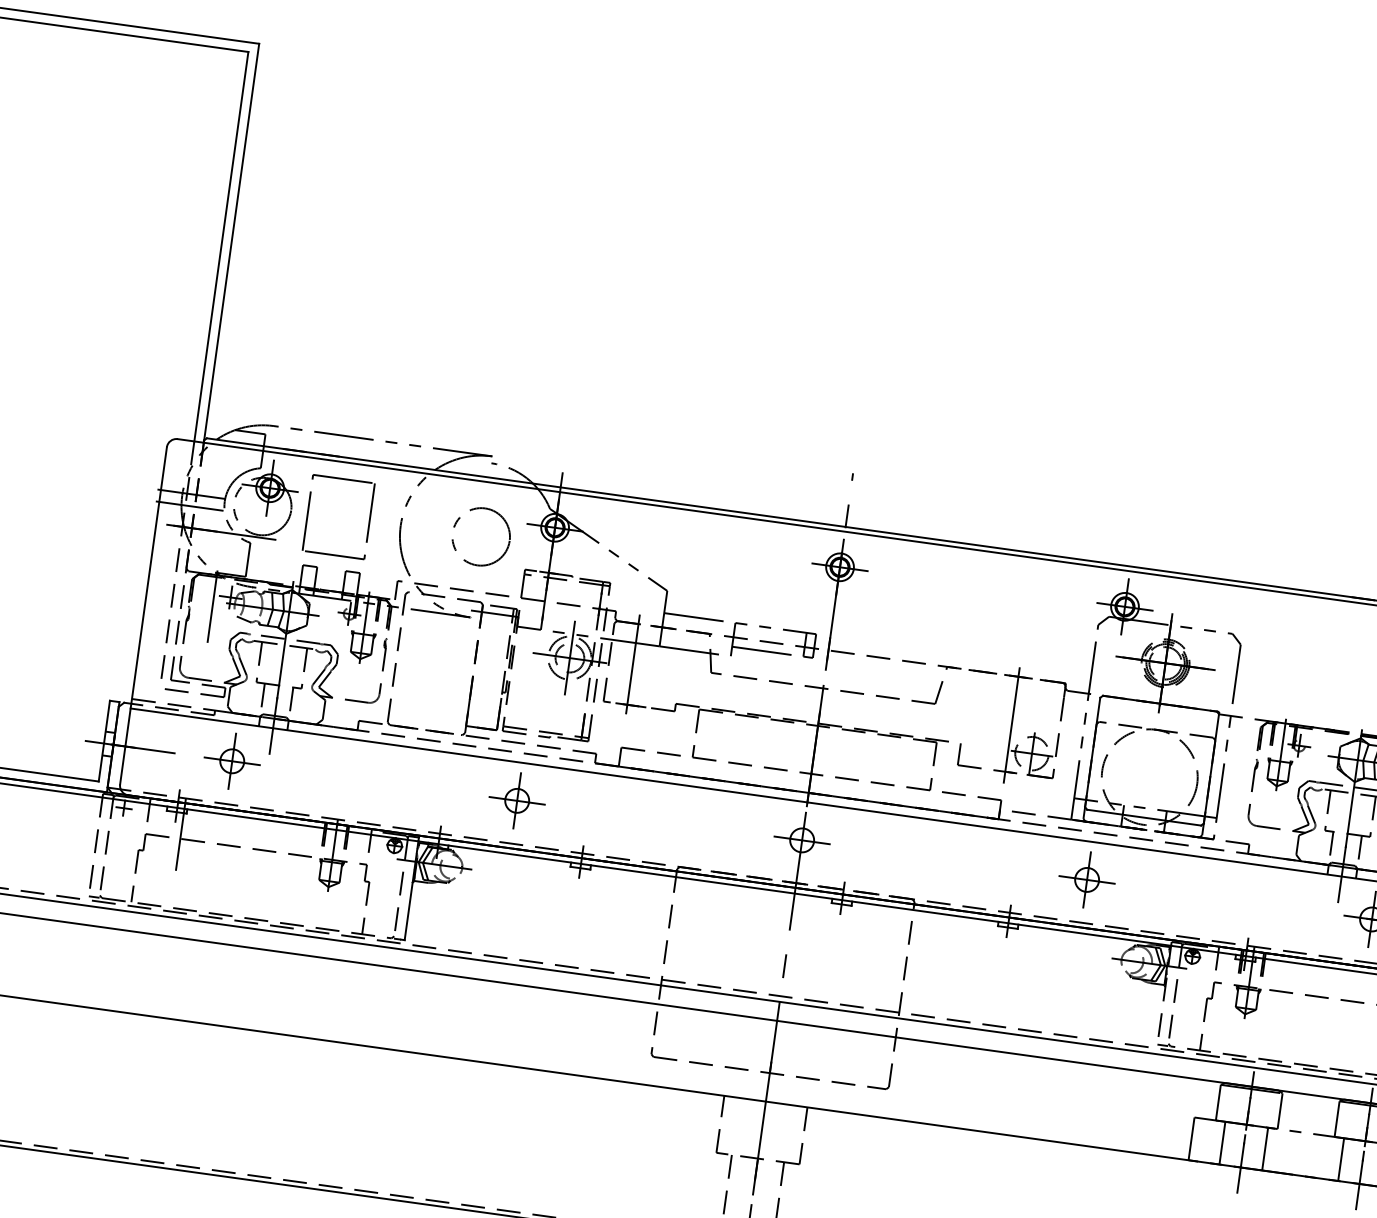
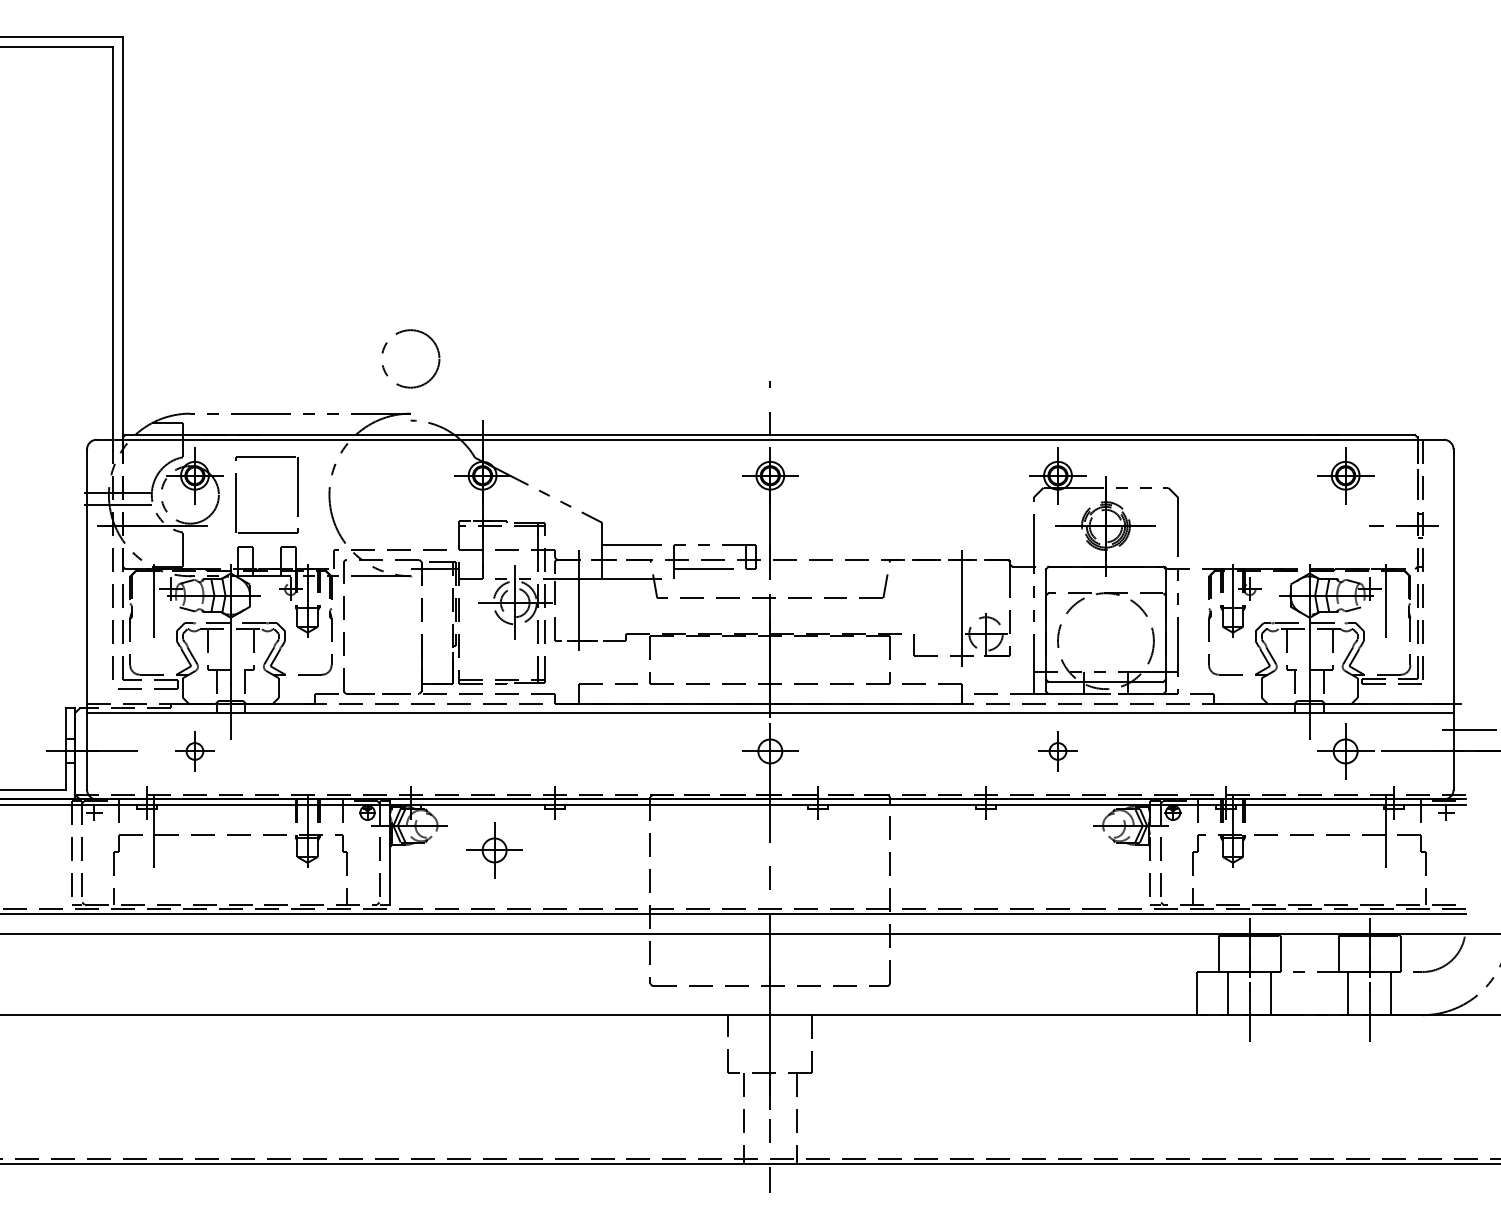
circle: (481, 536) -> (410, 358), moved
part: (231, 761) -> (194, 751), size x0.7
part: (517, 800) -> (494, 850), moved
part: (1086, 879) -> (1057, 751), size x0.7

